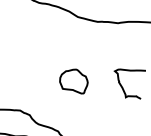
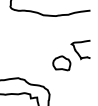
part: (73, 80) -> (61, 63), moved

